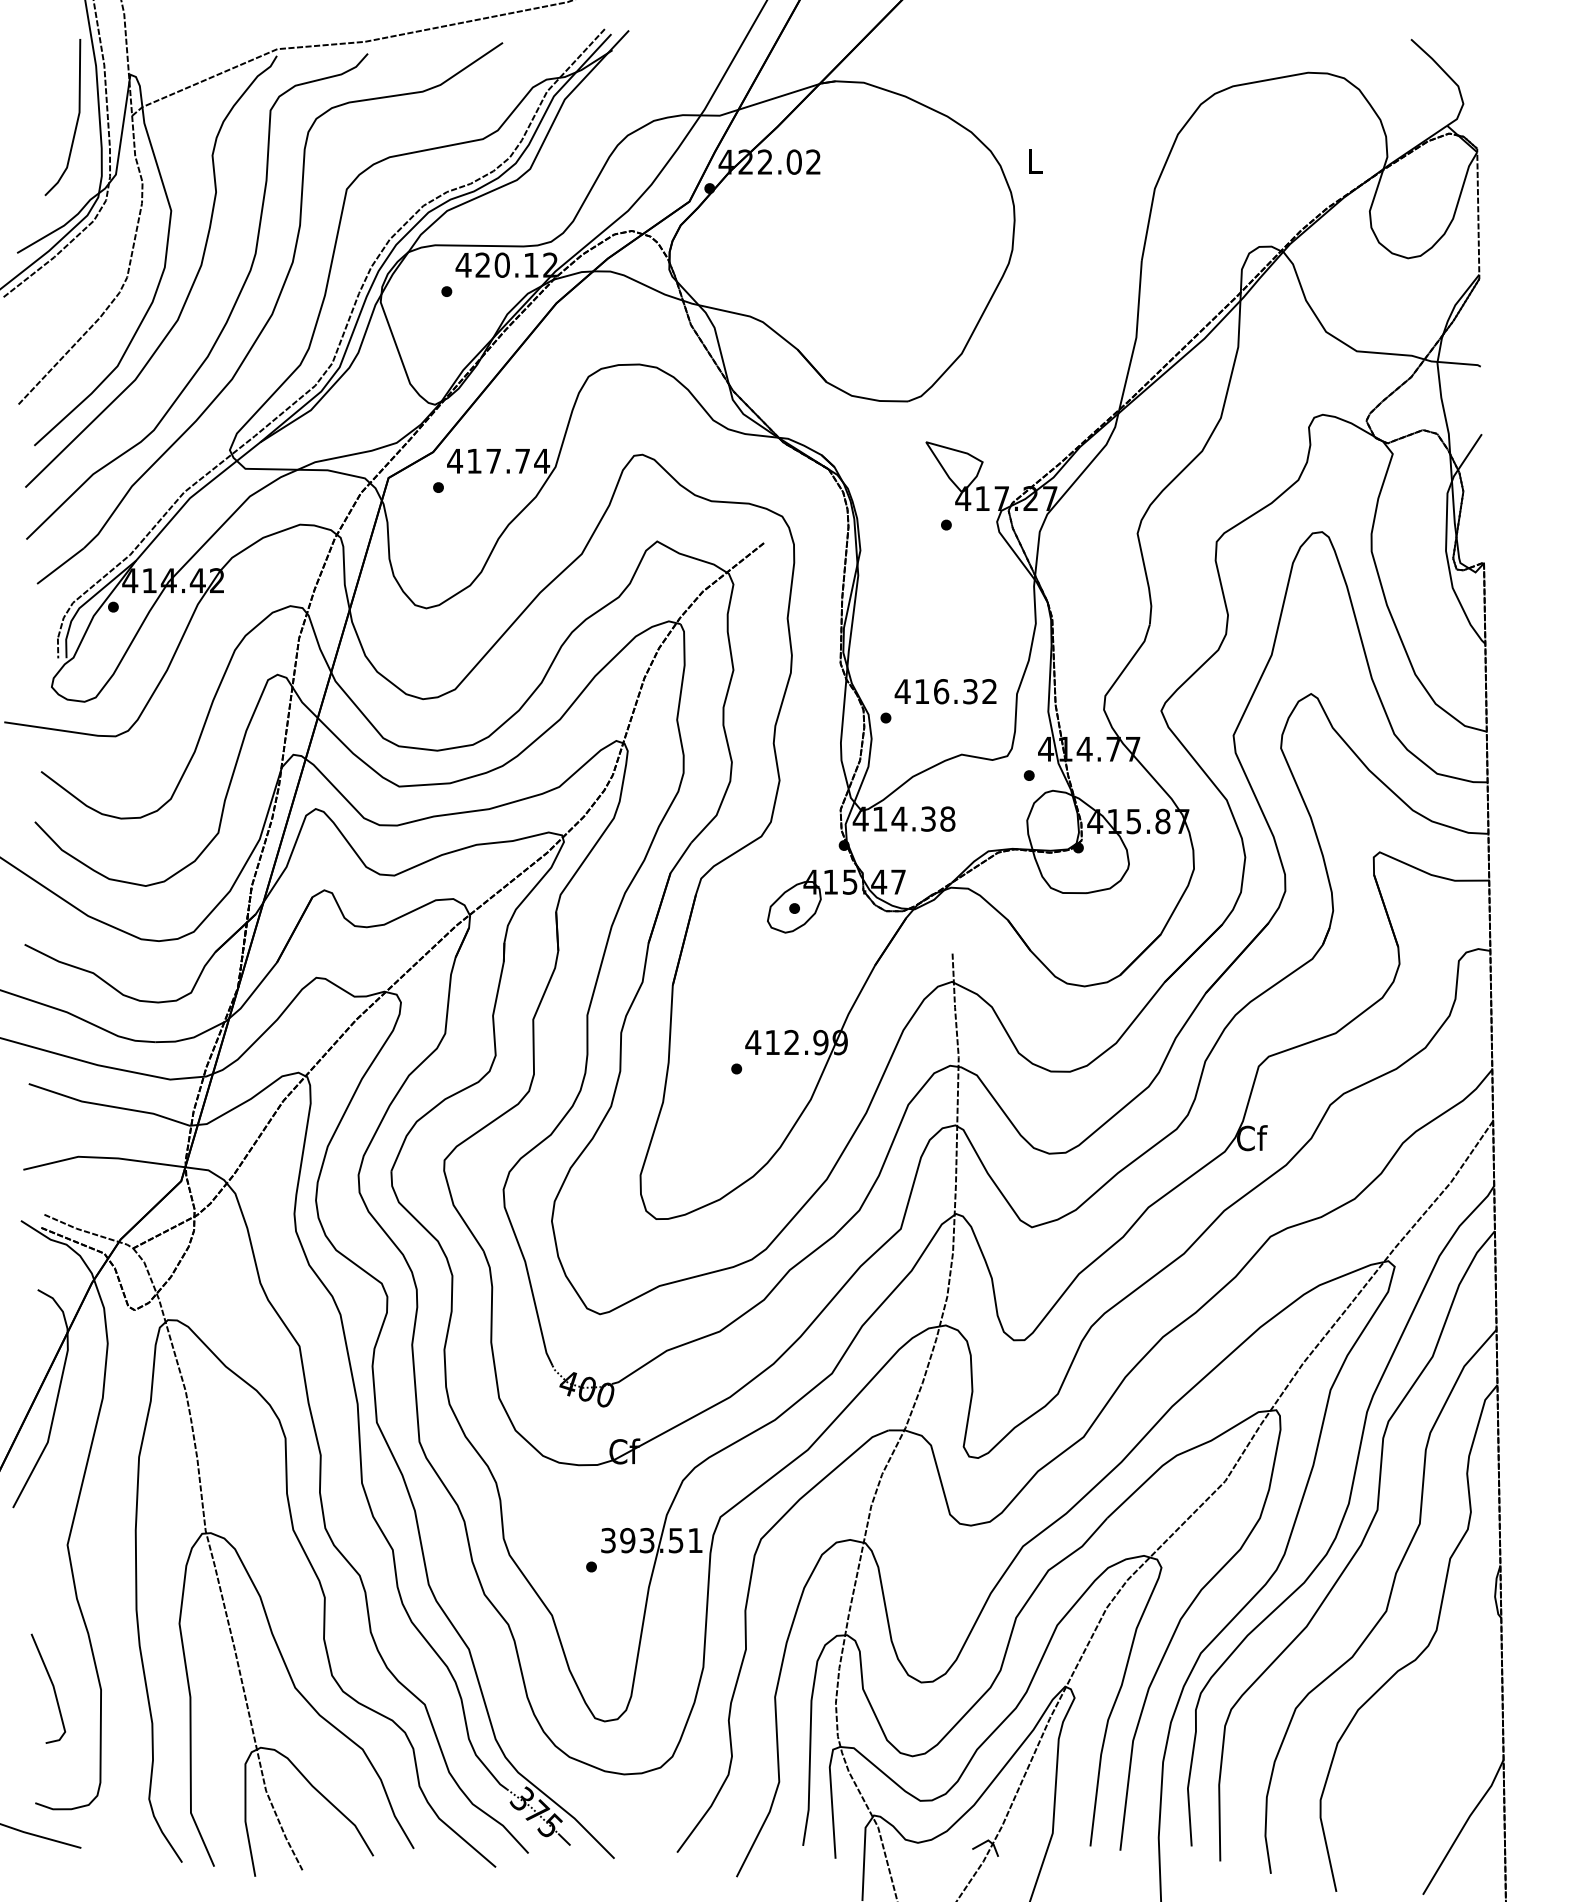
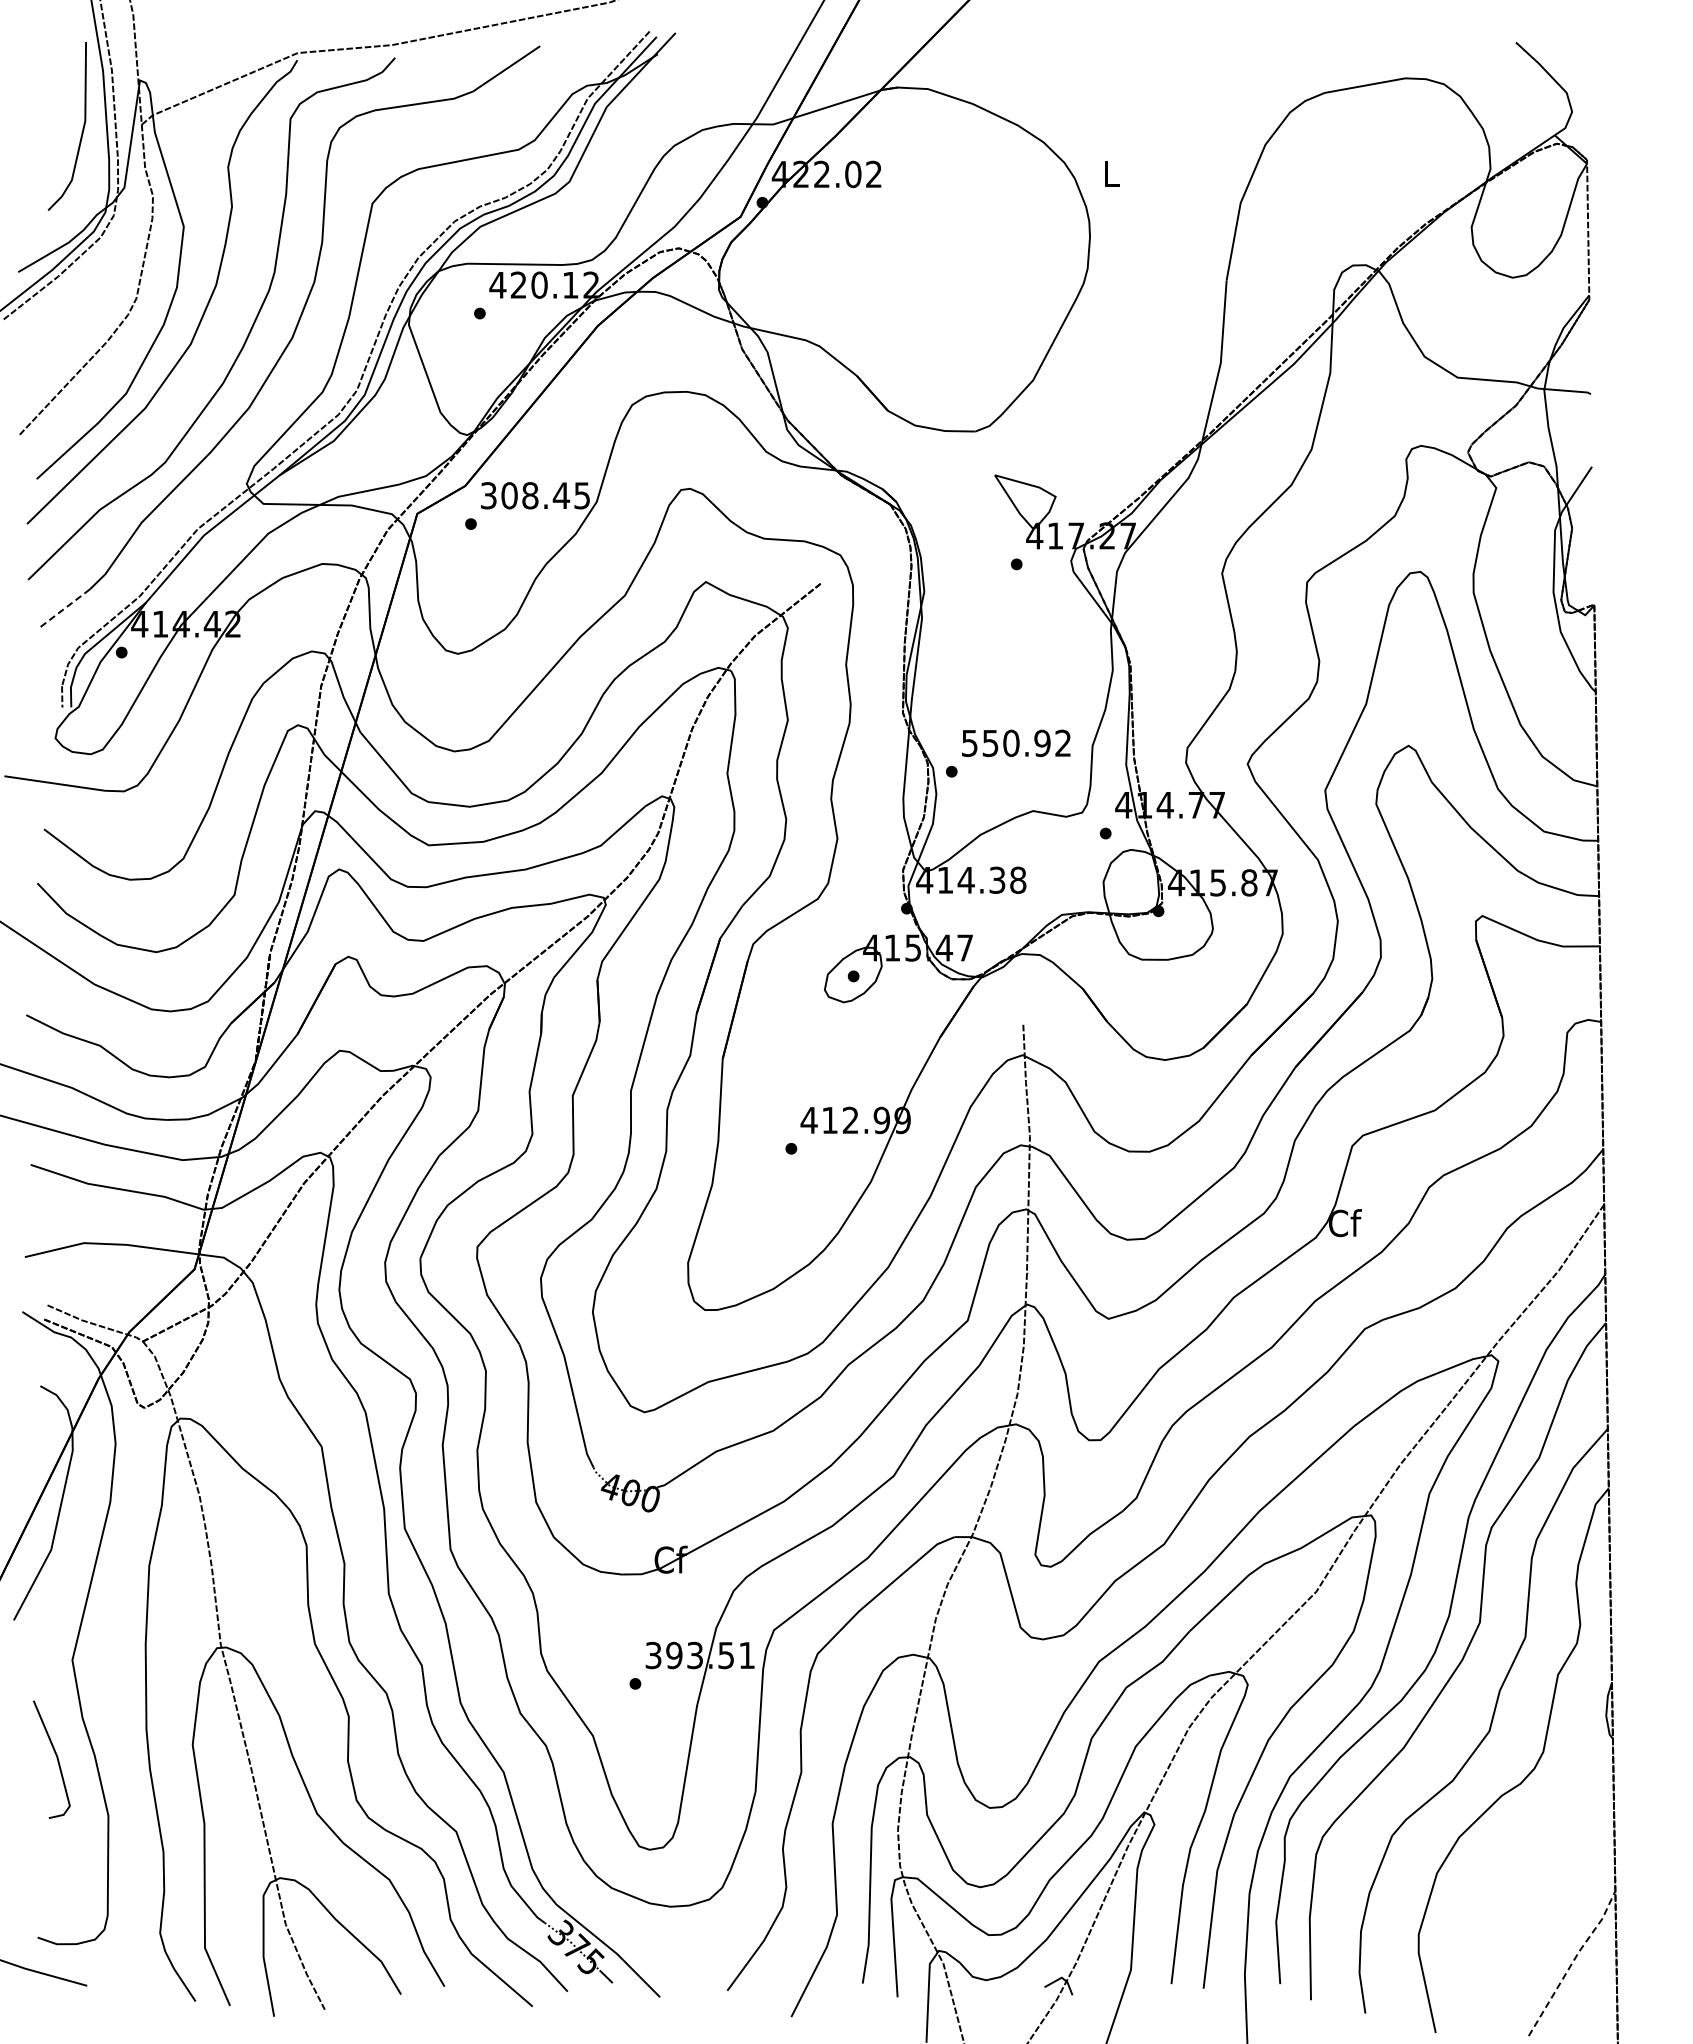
text: (498, 460) -> (535, 495), 417.74 -> 308.45
line: (60, 566) -> (64, 608), solid -> dashed
text: (935, 691) -> (1005, 743), 416.32 -> 550.92
line: (52, 1687) -> (56, 1758), moved
line: (1463, 1826) -> (1572, 1962), solid -> dashed

